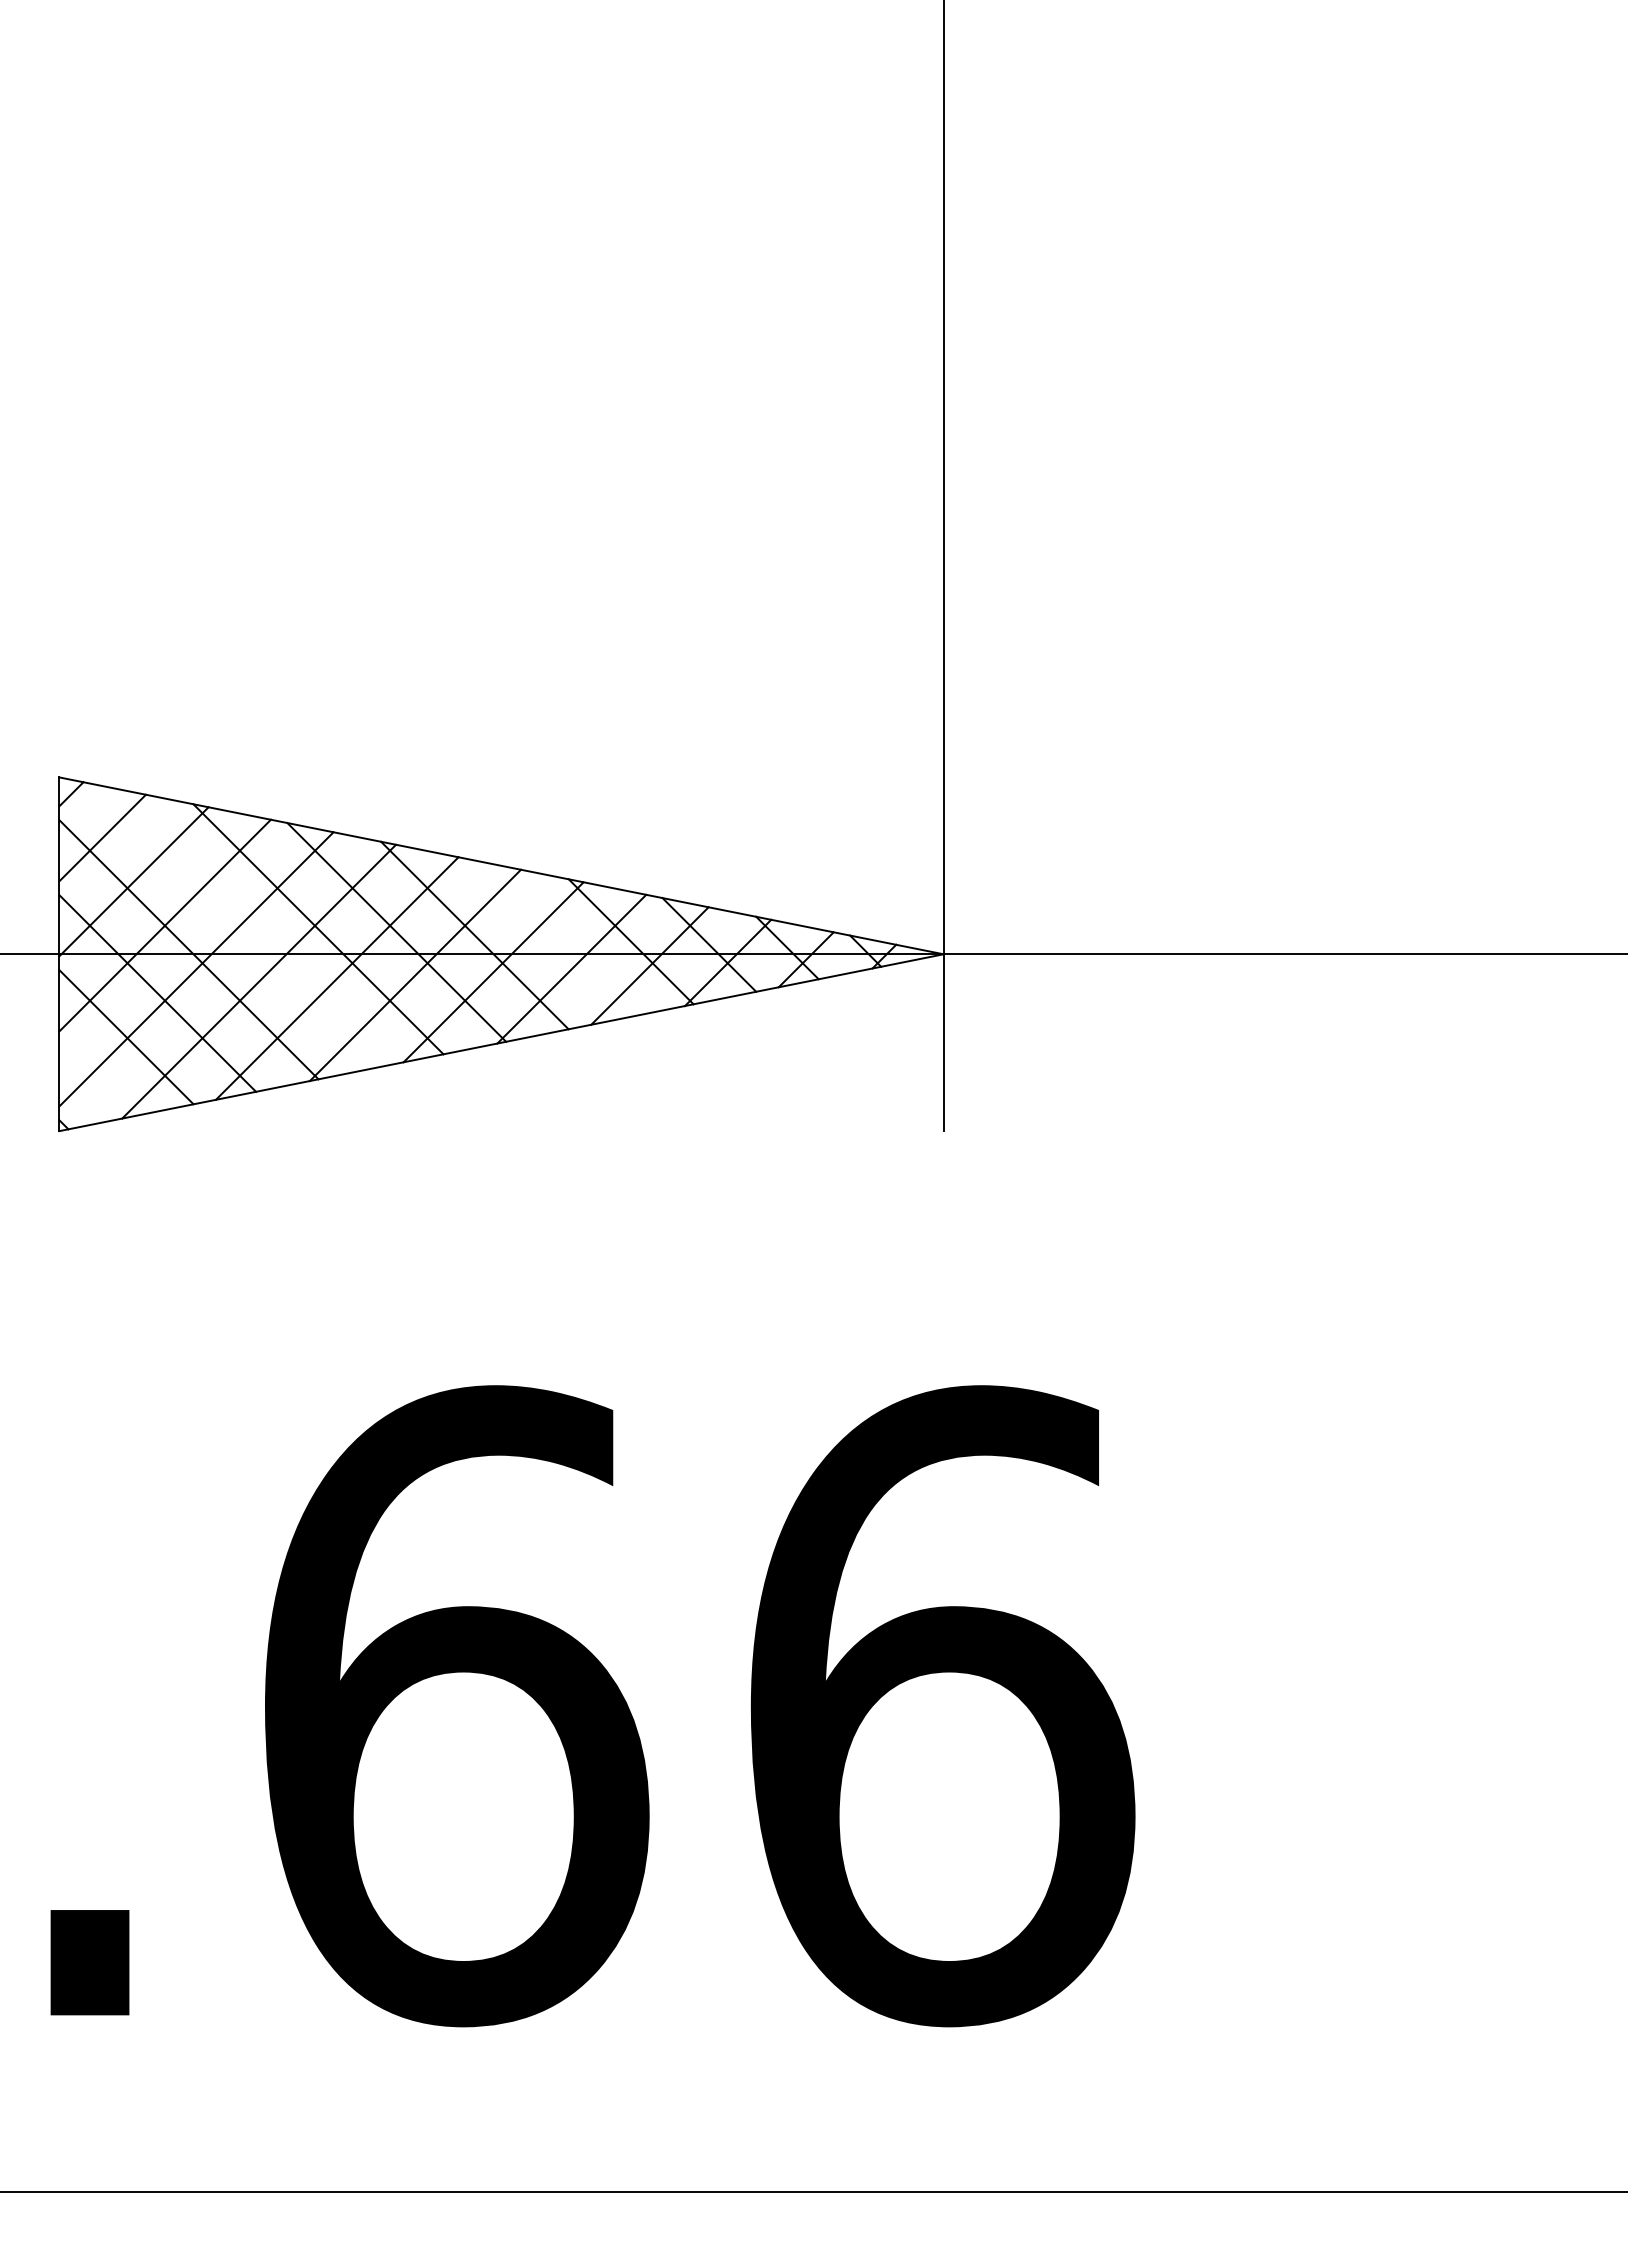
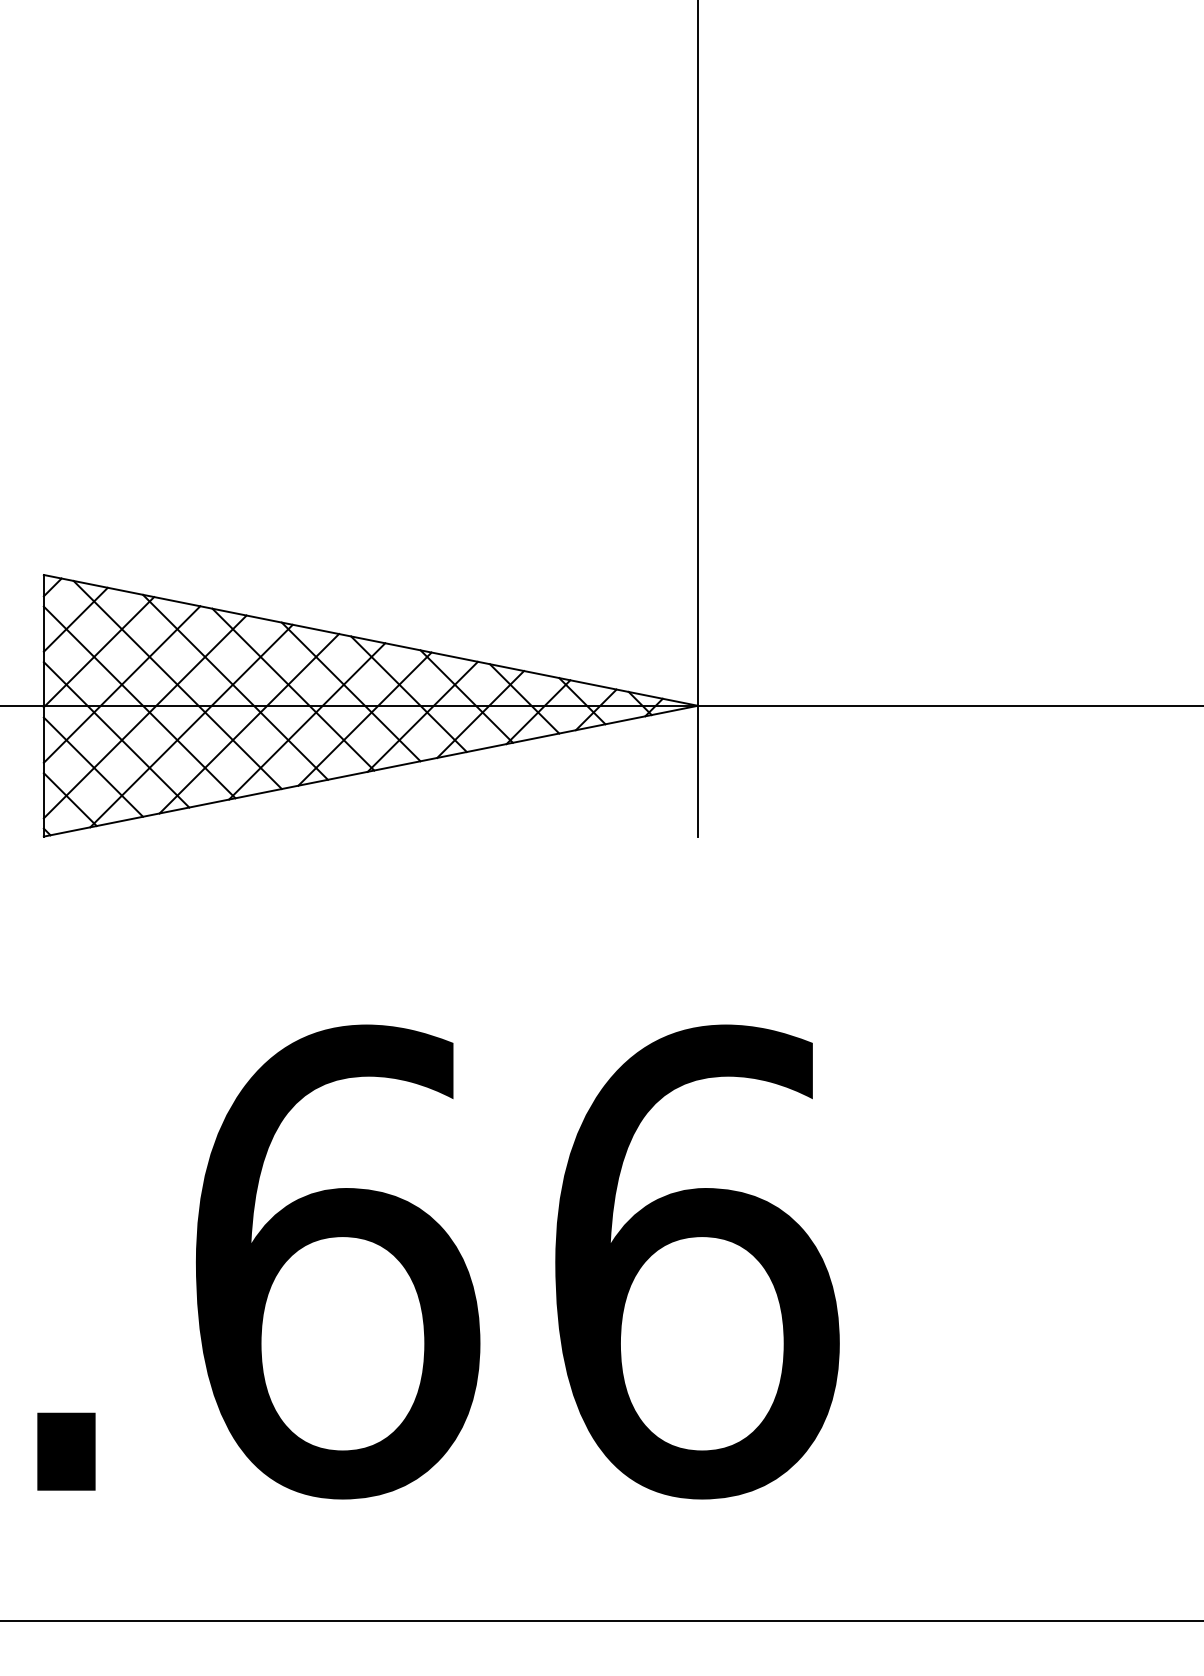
line: (240, 925) -> (177, 684), added
line: (552, 938) -> (408, 694), added
line: (94, 1080) -> (69, 799), added

